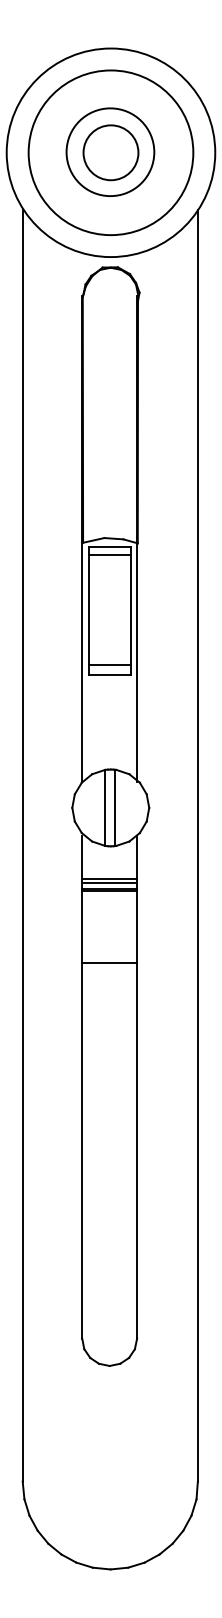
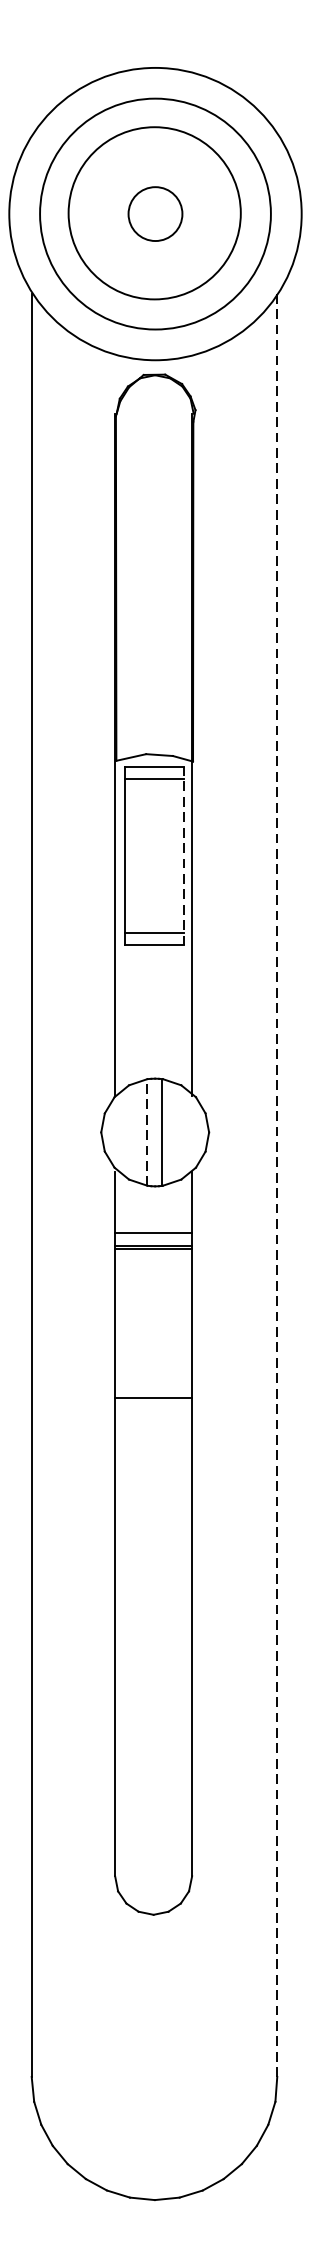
circle: (110, 152) -> (154, 213), size x0.7
circle: (110, 152) -> (154, 213), size x1.4
line: (131, 610) -> (184, 855), solid -> dashed
line: (105, 808) -> (147, 1133), solid -> dashed
line: (197, 845) -> (276, 1185), solid -> dashed
line: (108, 882) -> (151, 1237), removed
line: (109, 963) -> (153, 1398), moved

